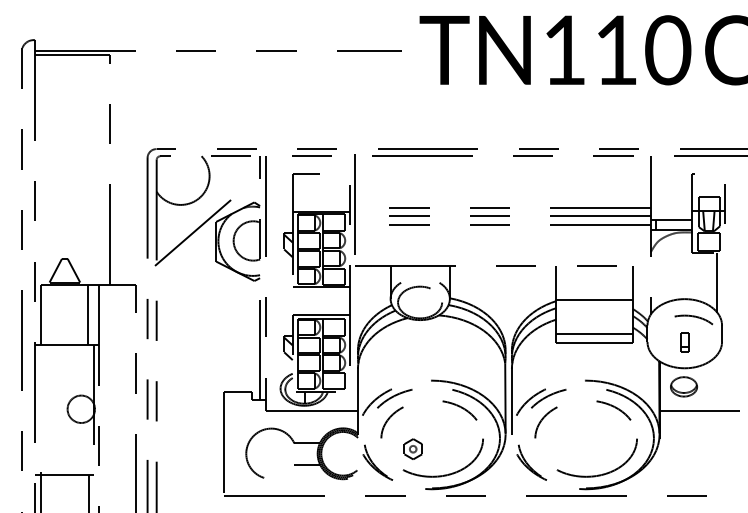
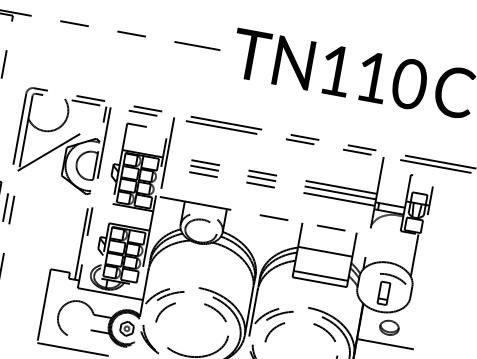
part: (684, 342) -> (383, 293), size x1.67
part: (683, 386) -> (389, 327), moved
part: (412, 448) -> (126, 328), moved

